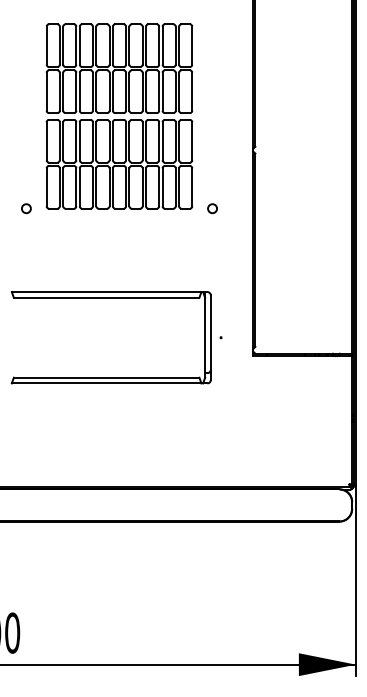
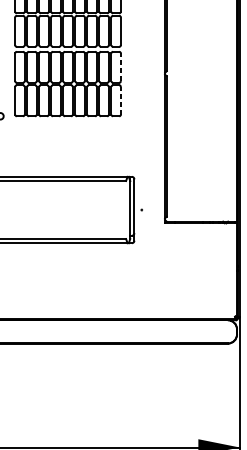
line: (192, 140) -> (121, 66), solid -> dashed
line: (192, 186) -> (121, 100), solid -> dashed
circle: (212, 208) -> (135, 116), removed

